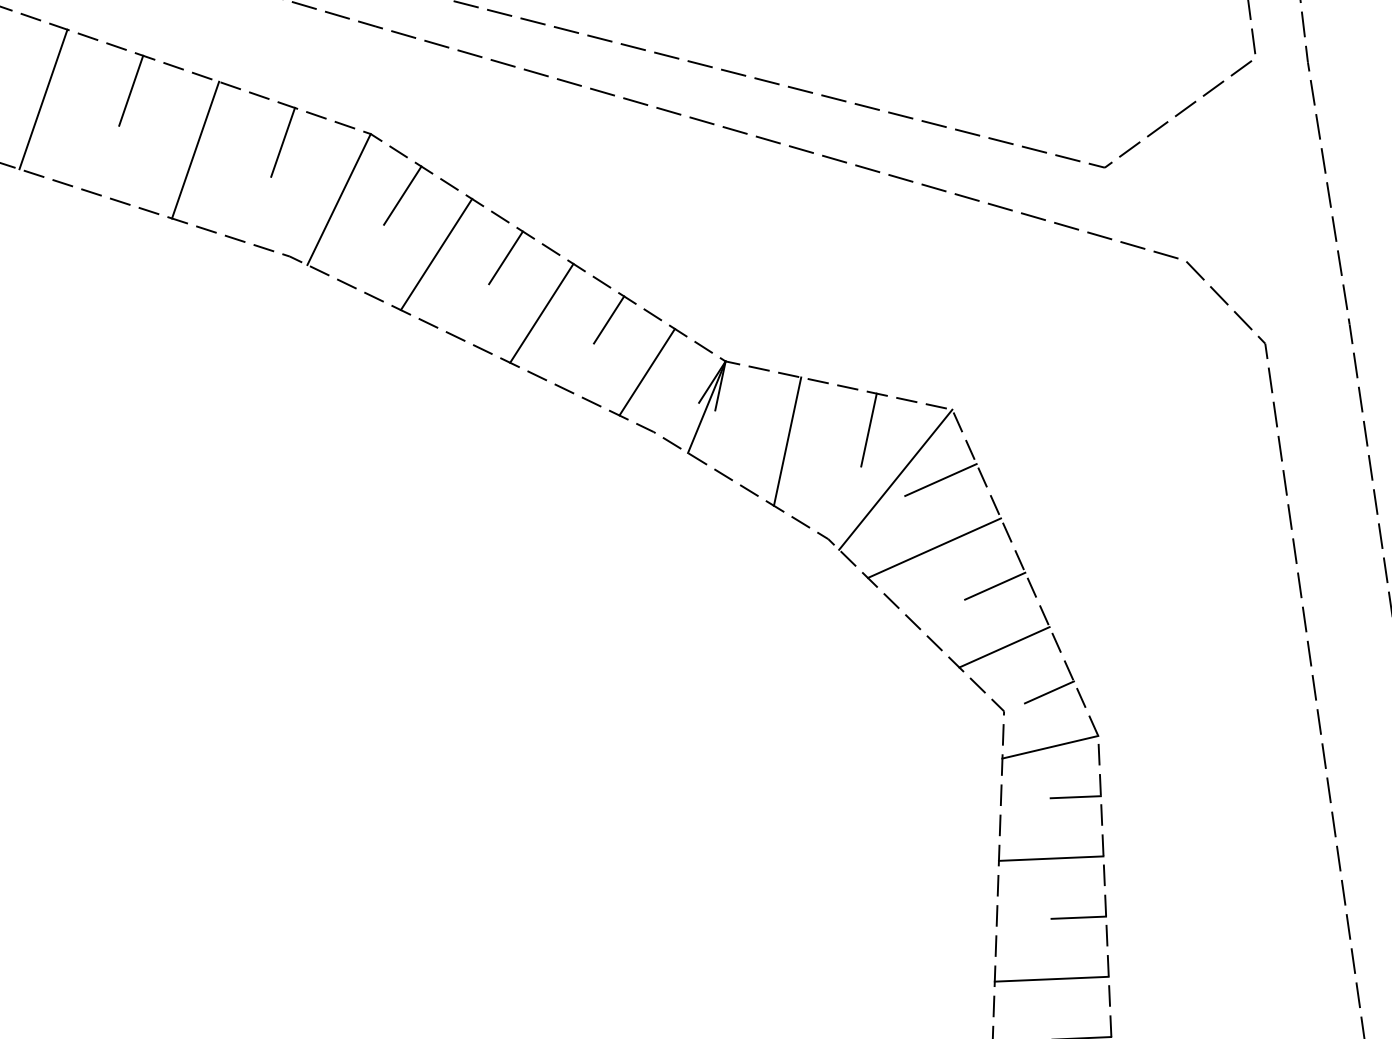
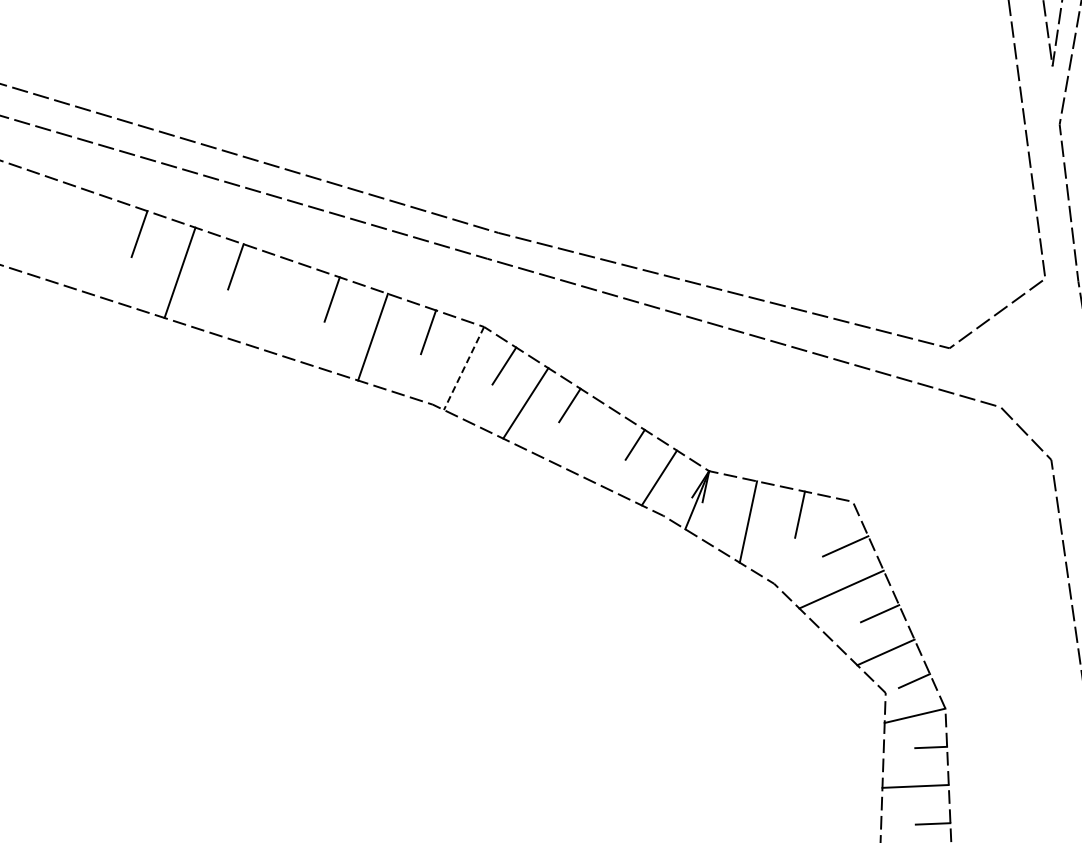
line: (43, 98) -> (276, 304), removed
line: (338, 199) -> (463, 368), solid -> dashed
line: (541, 313) -> (592, 440), removed
line: (894, 478) -> (816, 545), removed

